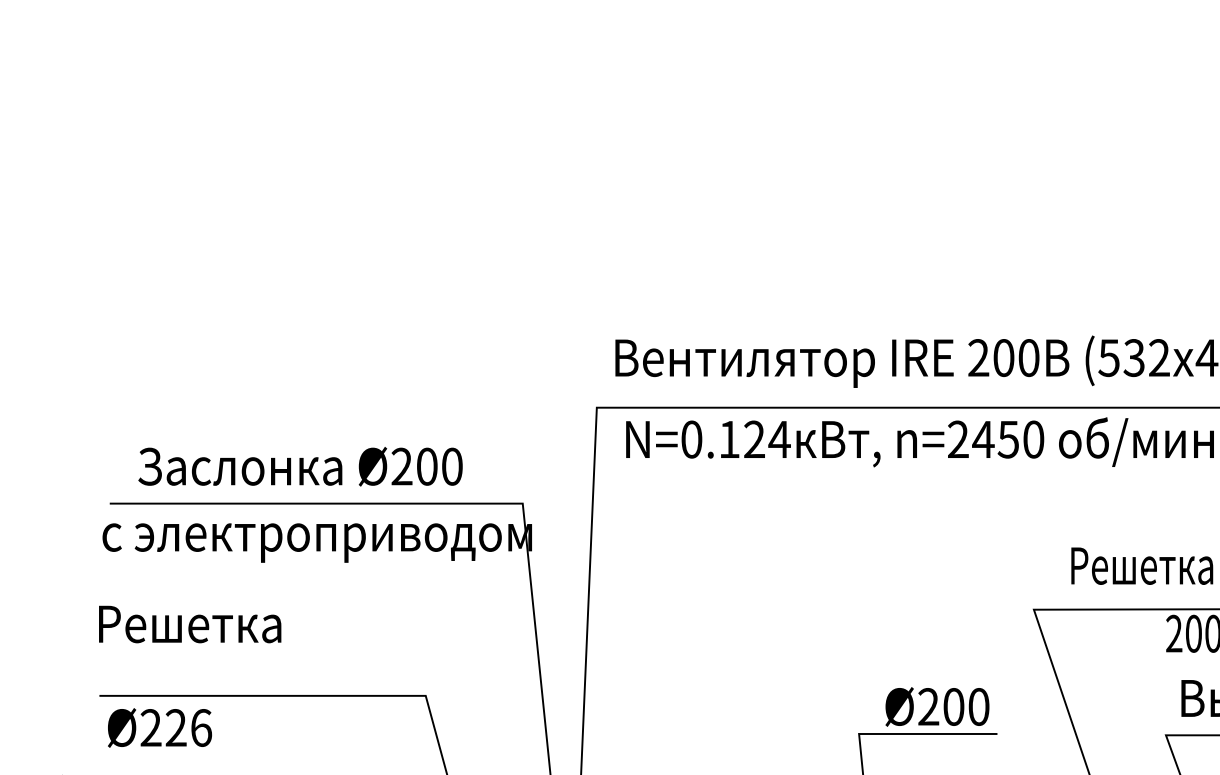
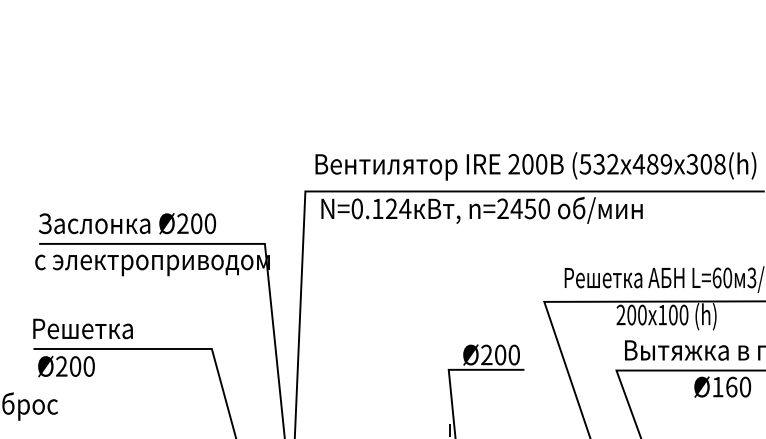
text: (300, 466) -> (127, 223), moved
text: (189, 623) -> (82, 328), moved
text: (187, 727) -> (81, 366), Ø226 -> Ø200

